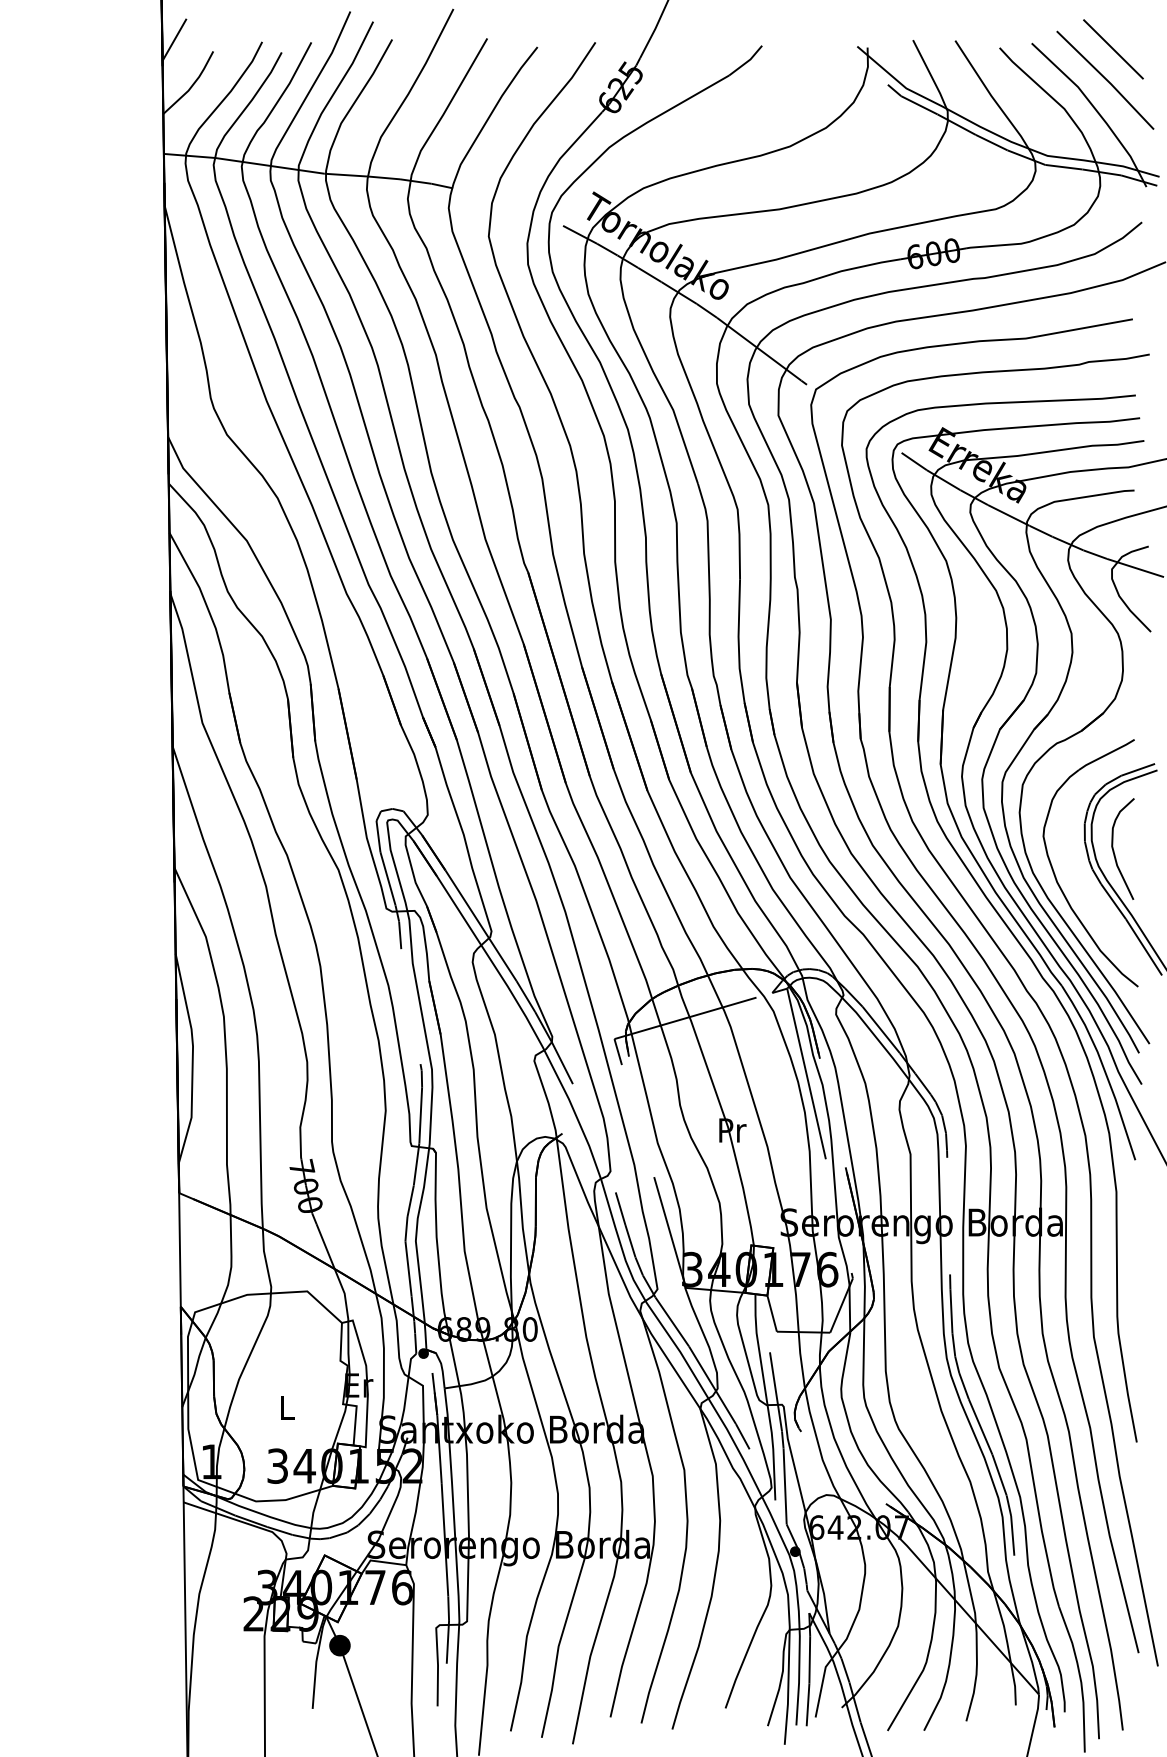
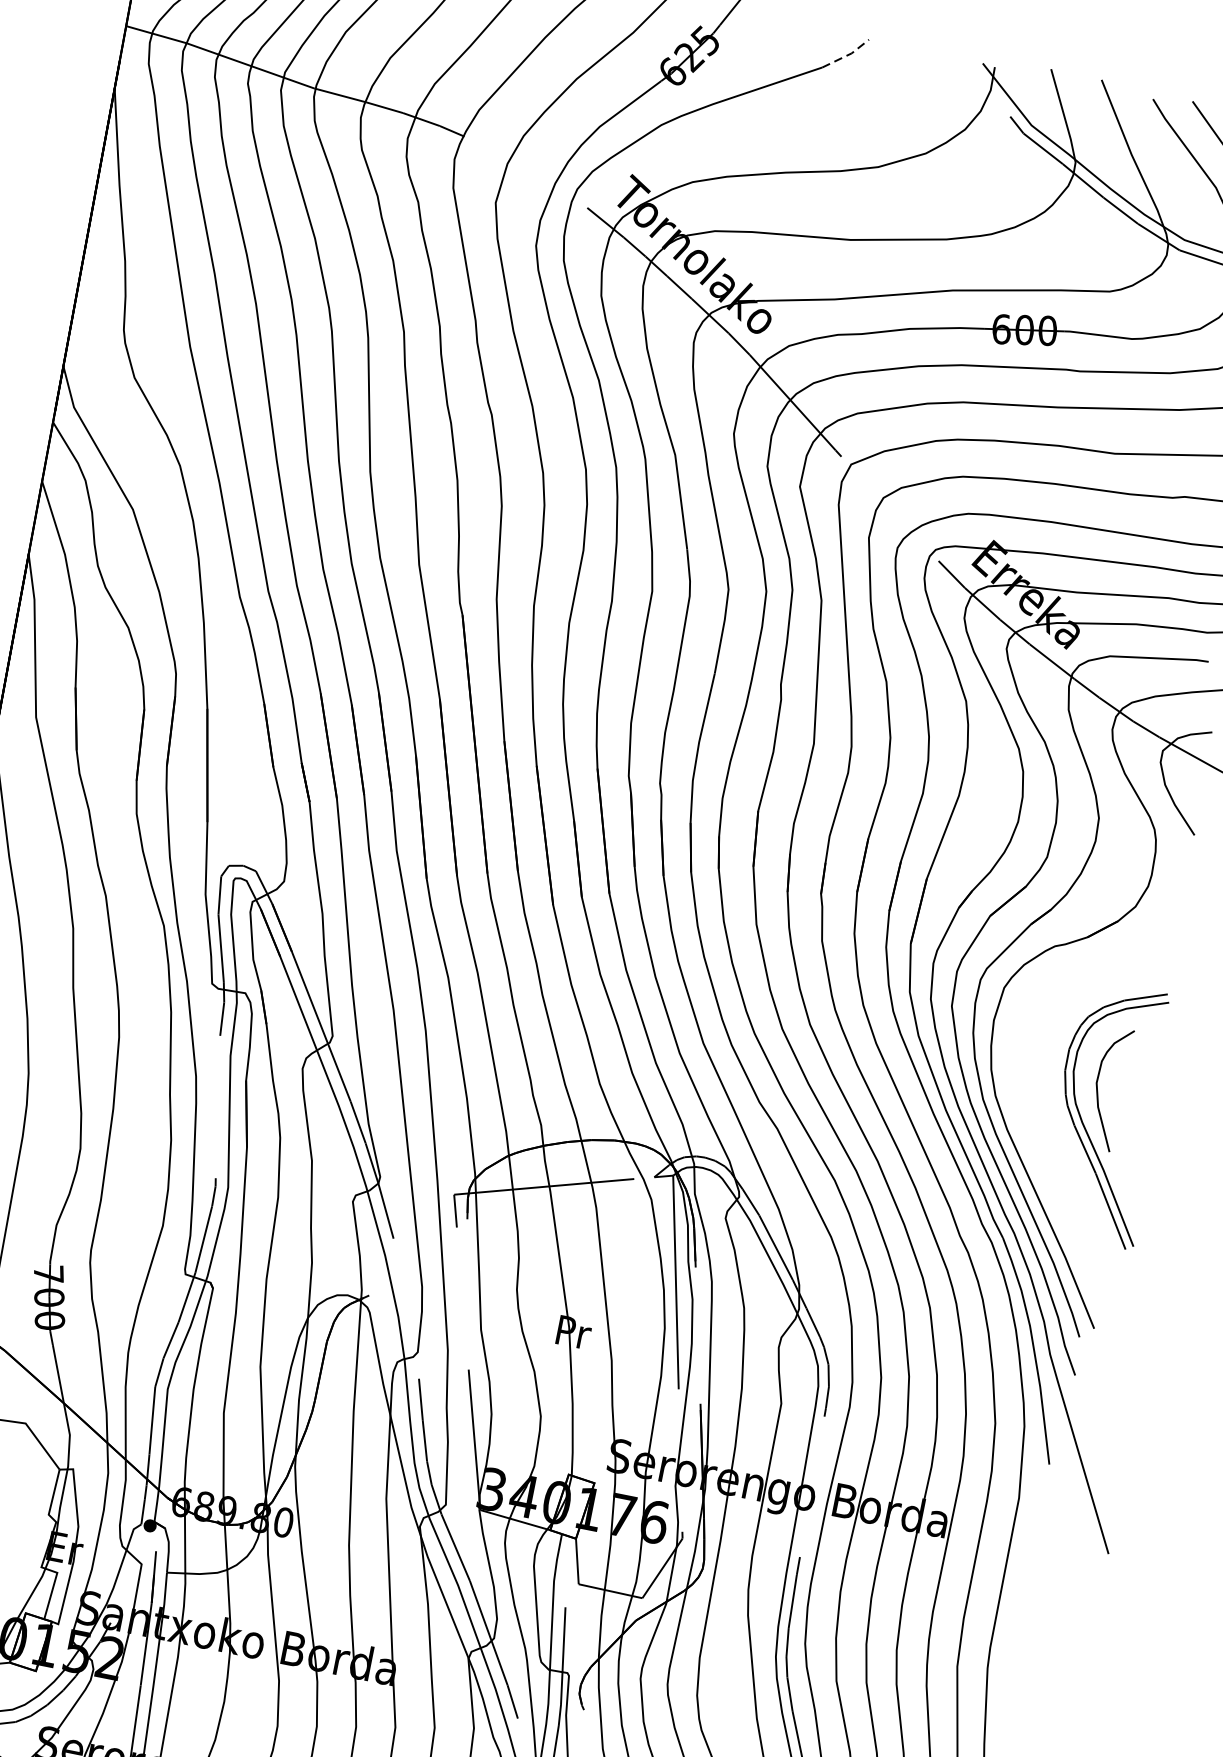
line: (747, 61) -> (847, 55), solid -> dashed
part: (1055, 873) -> (1022, 1101), removed

